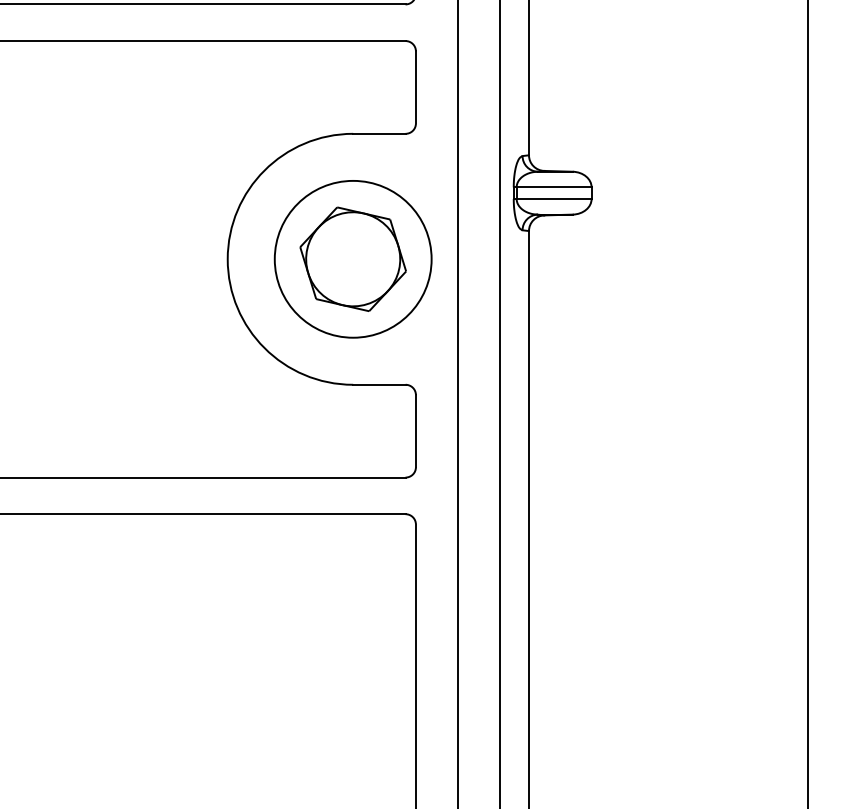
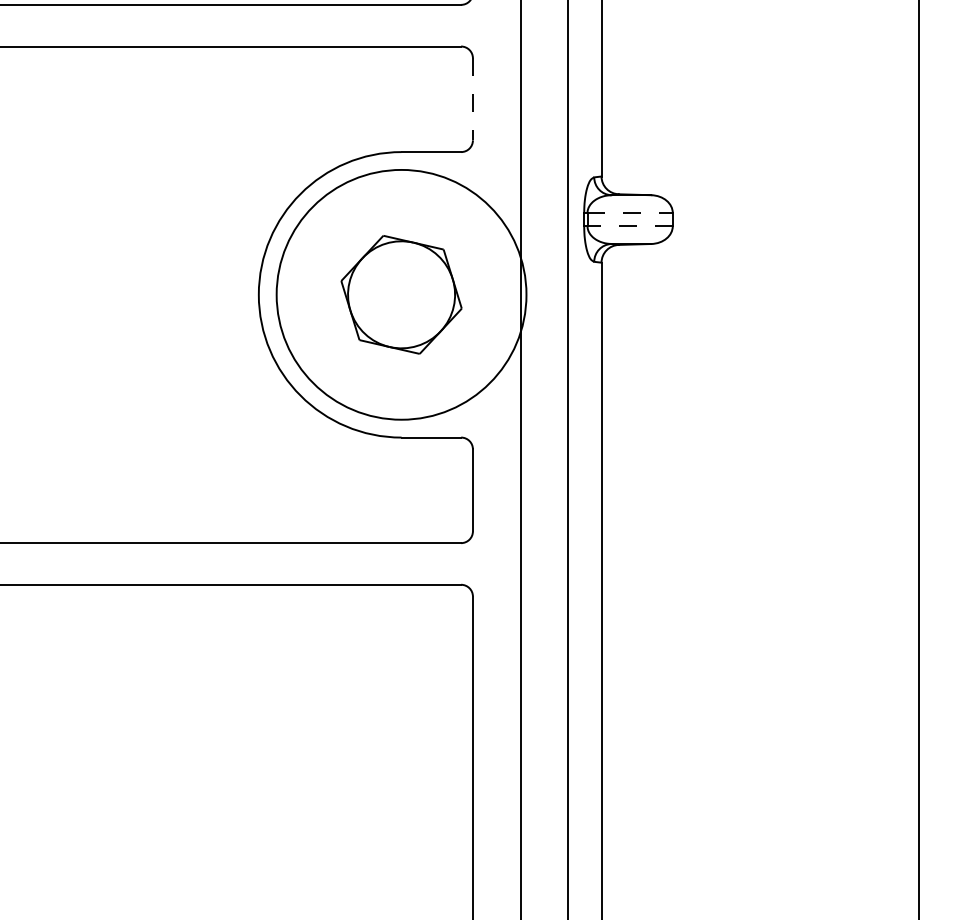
line: (415, 87) -> (472, 99), solid -> dashed
line: (554, 187) -> (630, 213), solid -> dashed
line: (553, 198) -> (629, 225), solid -> dashed
circle: (352, 258) -> (400, 293), size x1.4

